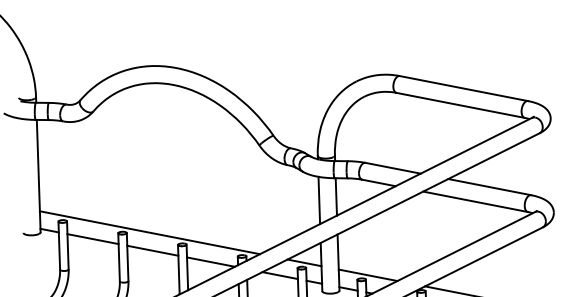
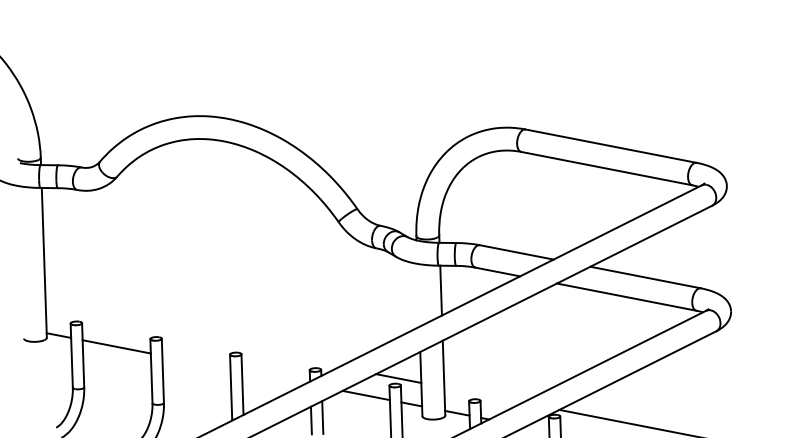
line: (319, 199) -> (418, 294), removed
line: (149, 232) -> (192, 337), removed
line: (152, 250) -> (196, 362), removed
line: (210, 262) -> (273, 377), removed
line: (368, 274) -> (483, 394), removed

